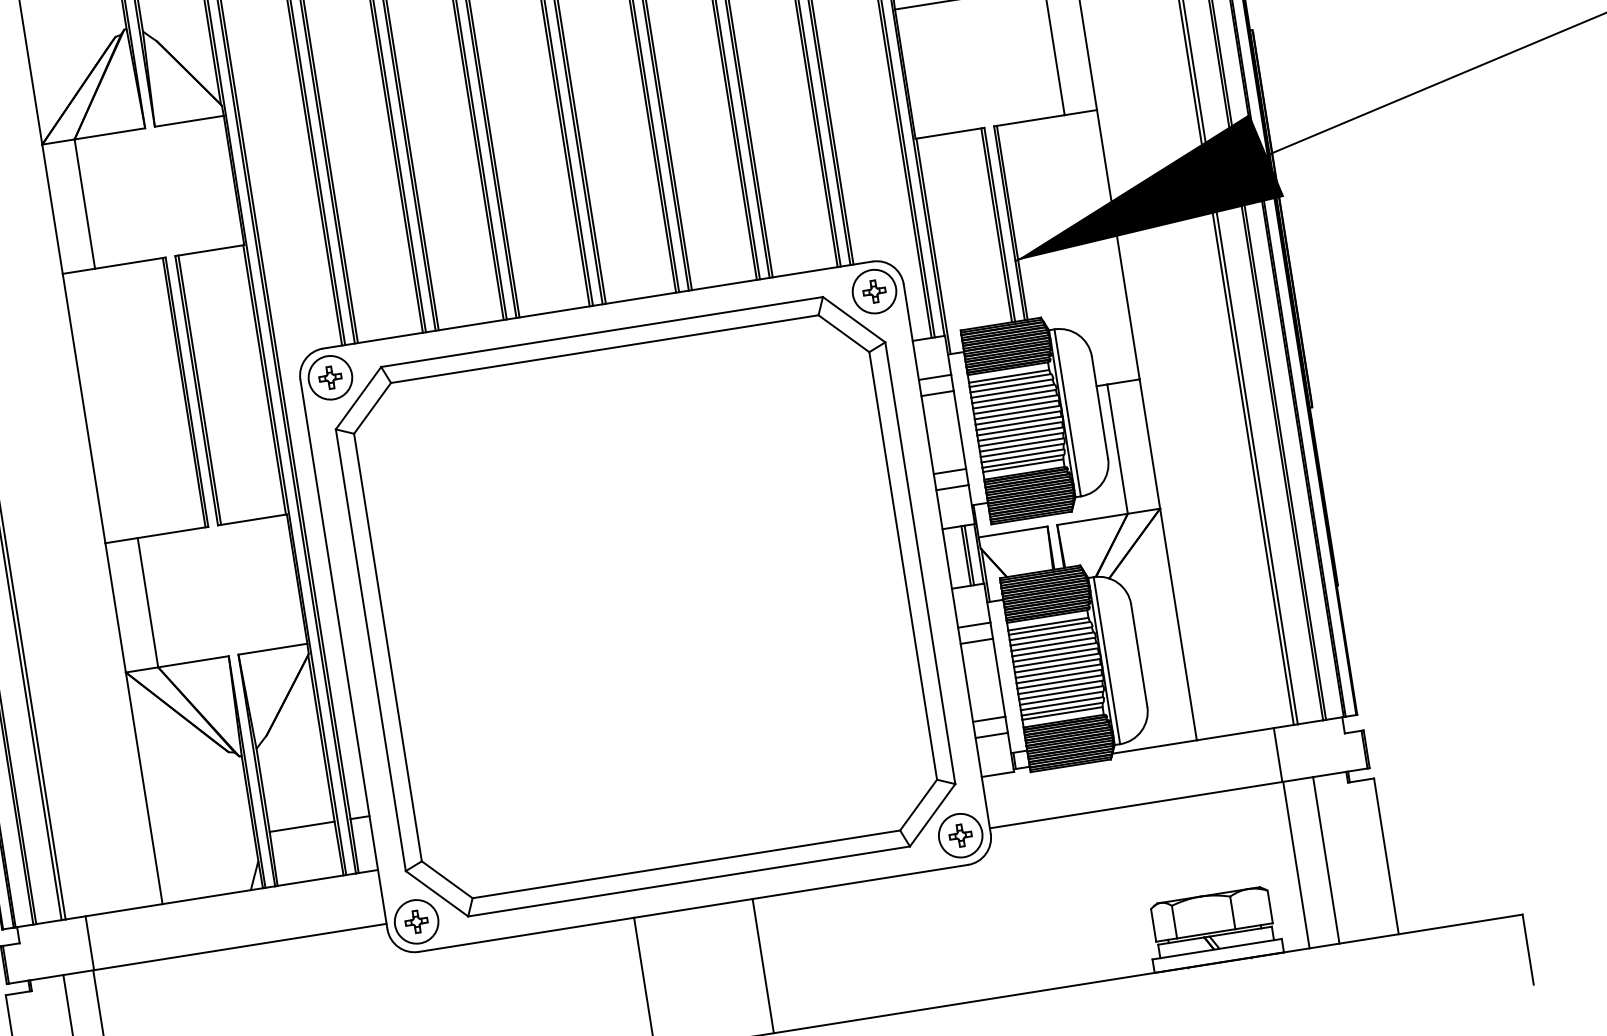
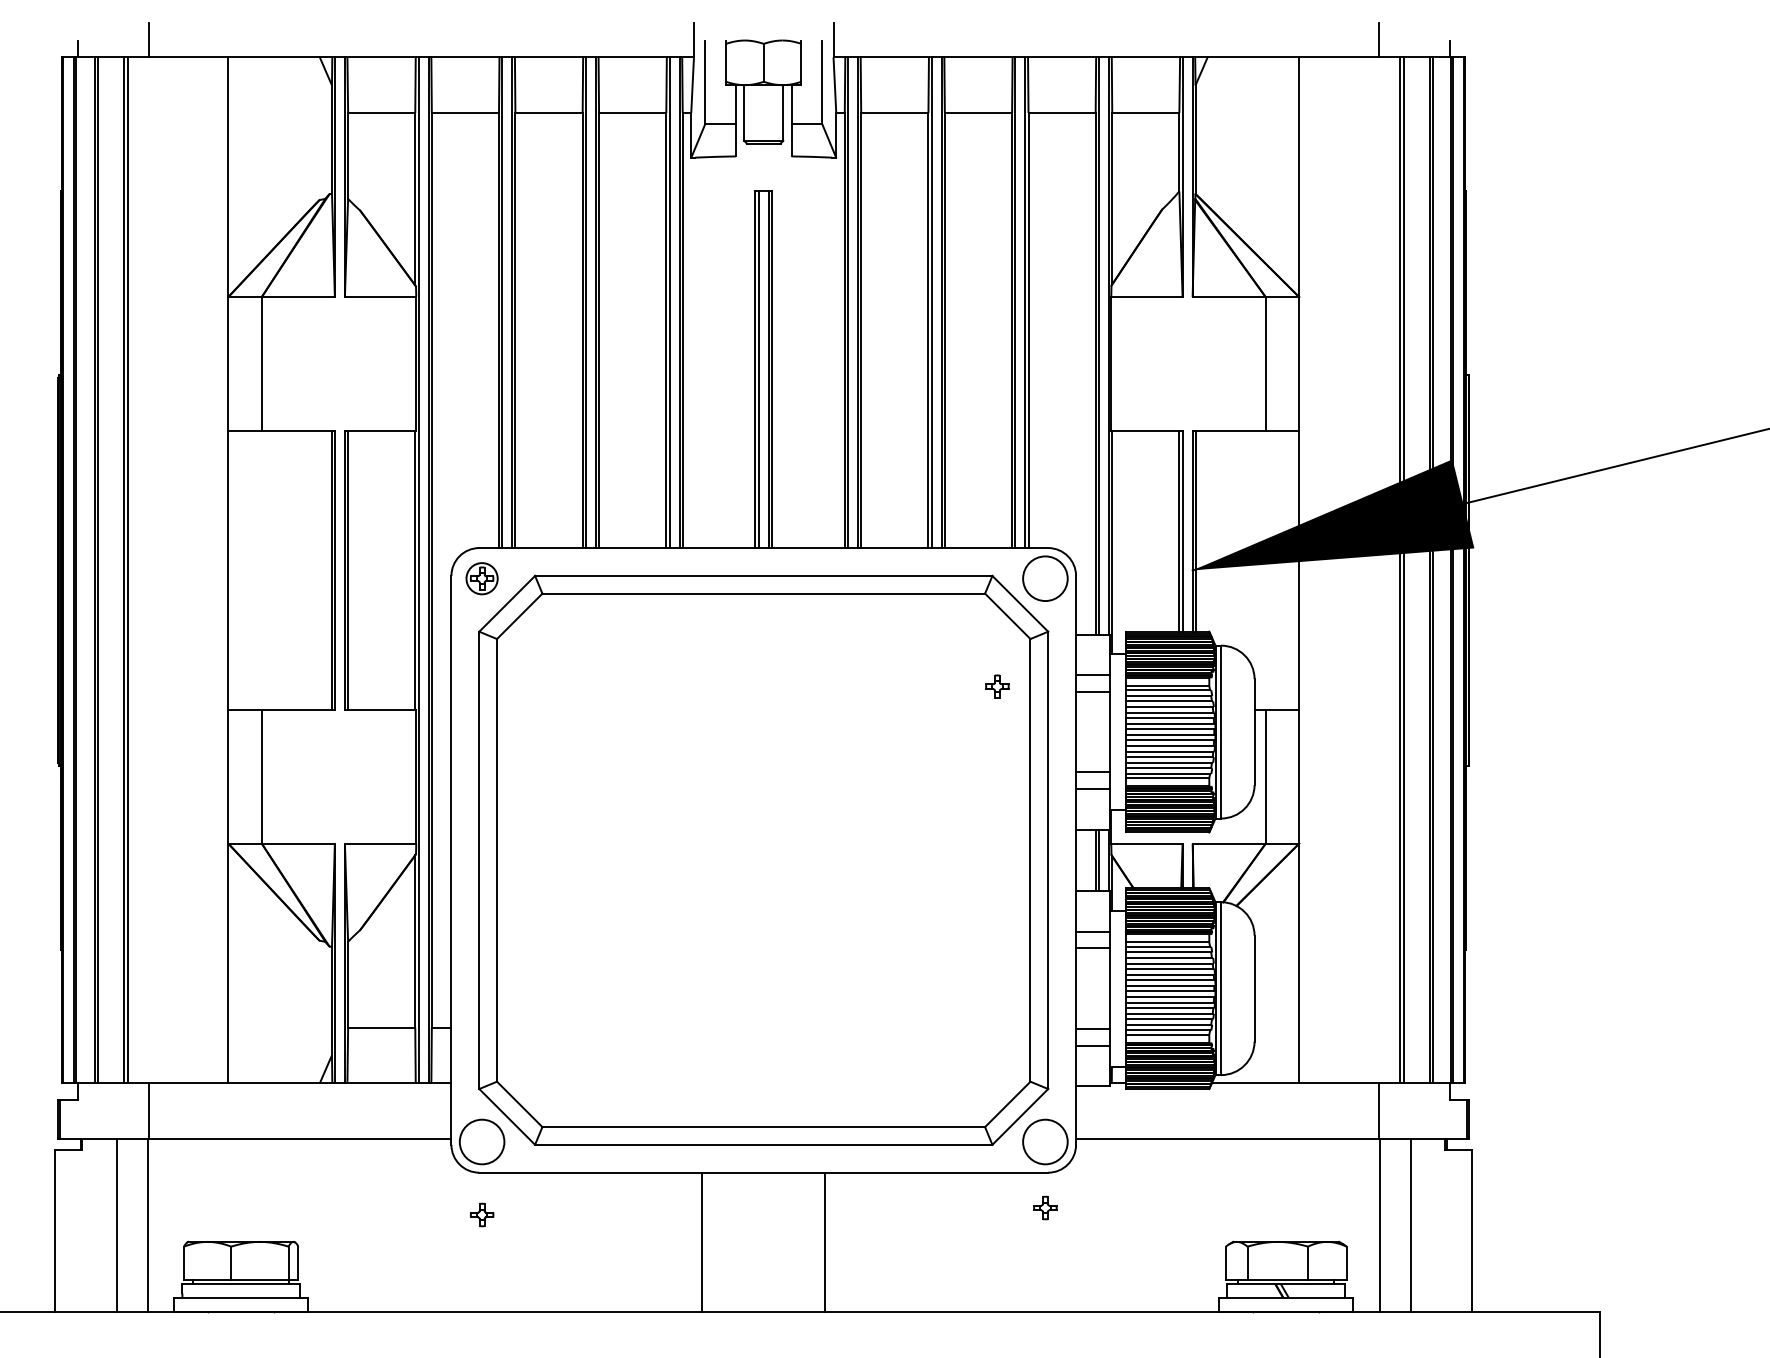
part: (874, 291) -> (997, 686), moved
circle: (329, 377) -> (481, 578), size x0.7
part: (960, 835) -> (1045, 1207), moved
part: (416, 921) -> (482, 1214), moved

